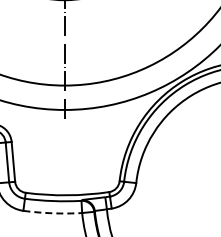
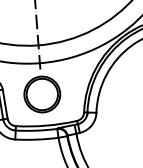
part: (64, 152) -> (42, 94), added
arc: (52, 213) -> (36, 139), dashed -> solid

